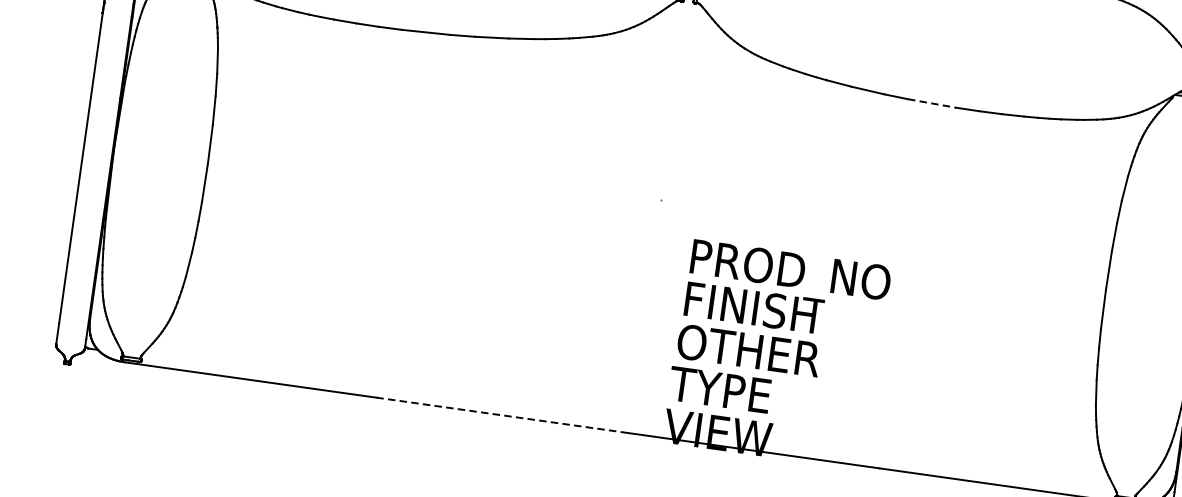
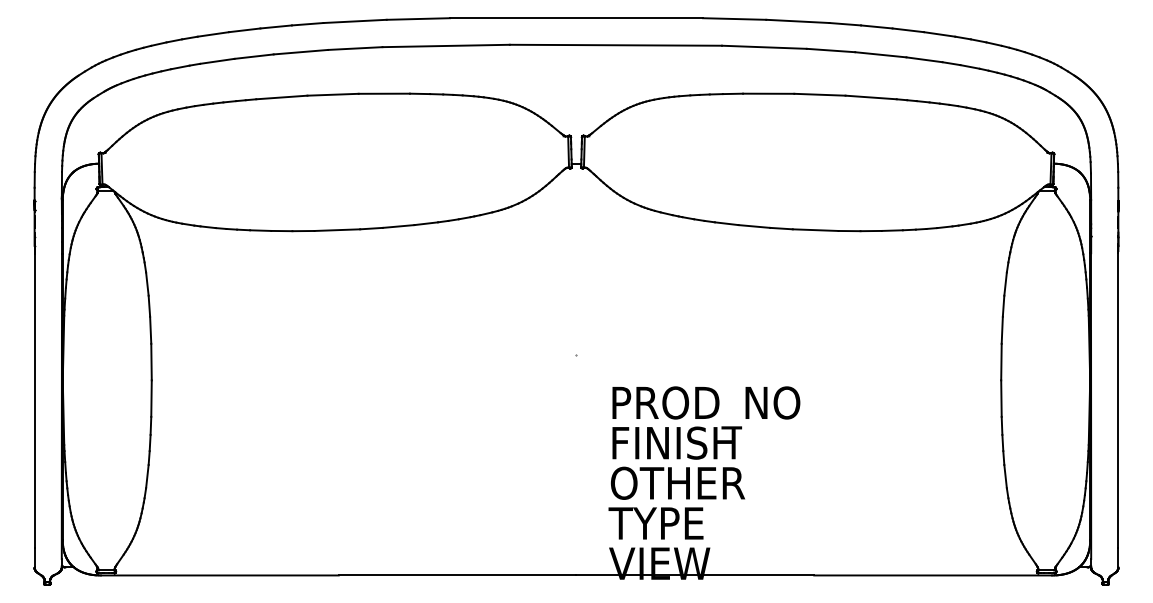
line: (931, 103) -> (815, 230), dashed -> solid
line: (502, 415) -> (457, 575), dashed -> solid

